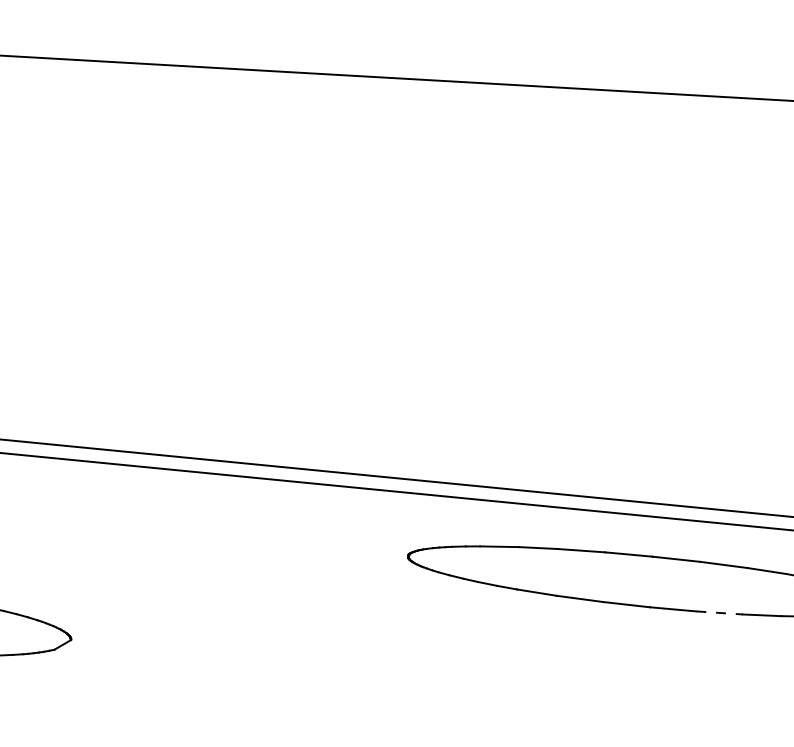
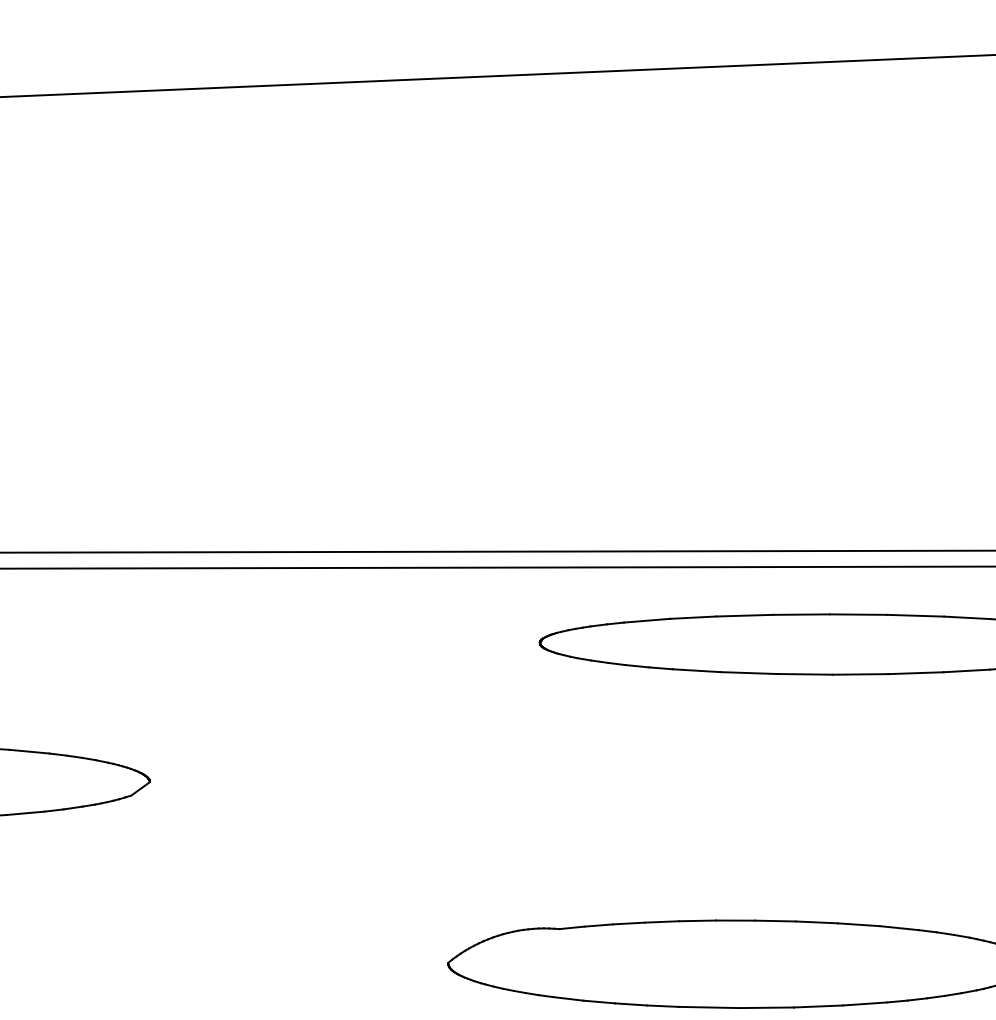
line: (720, 613) -> (916, 673), dashed -> solid

